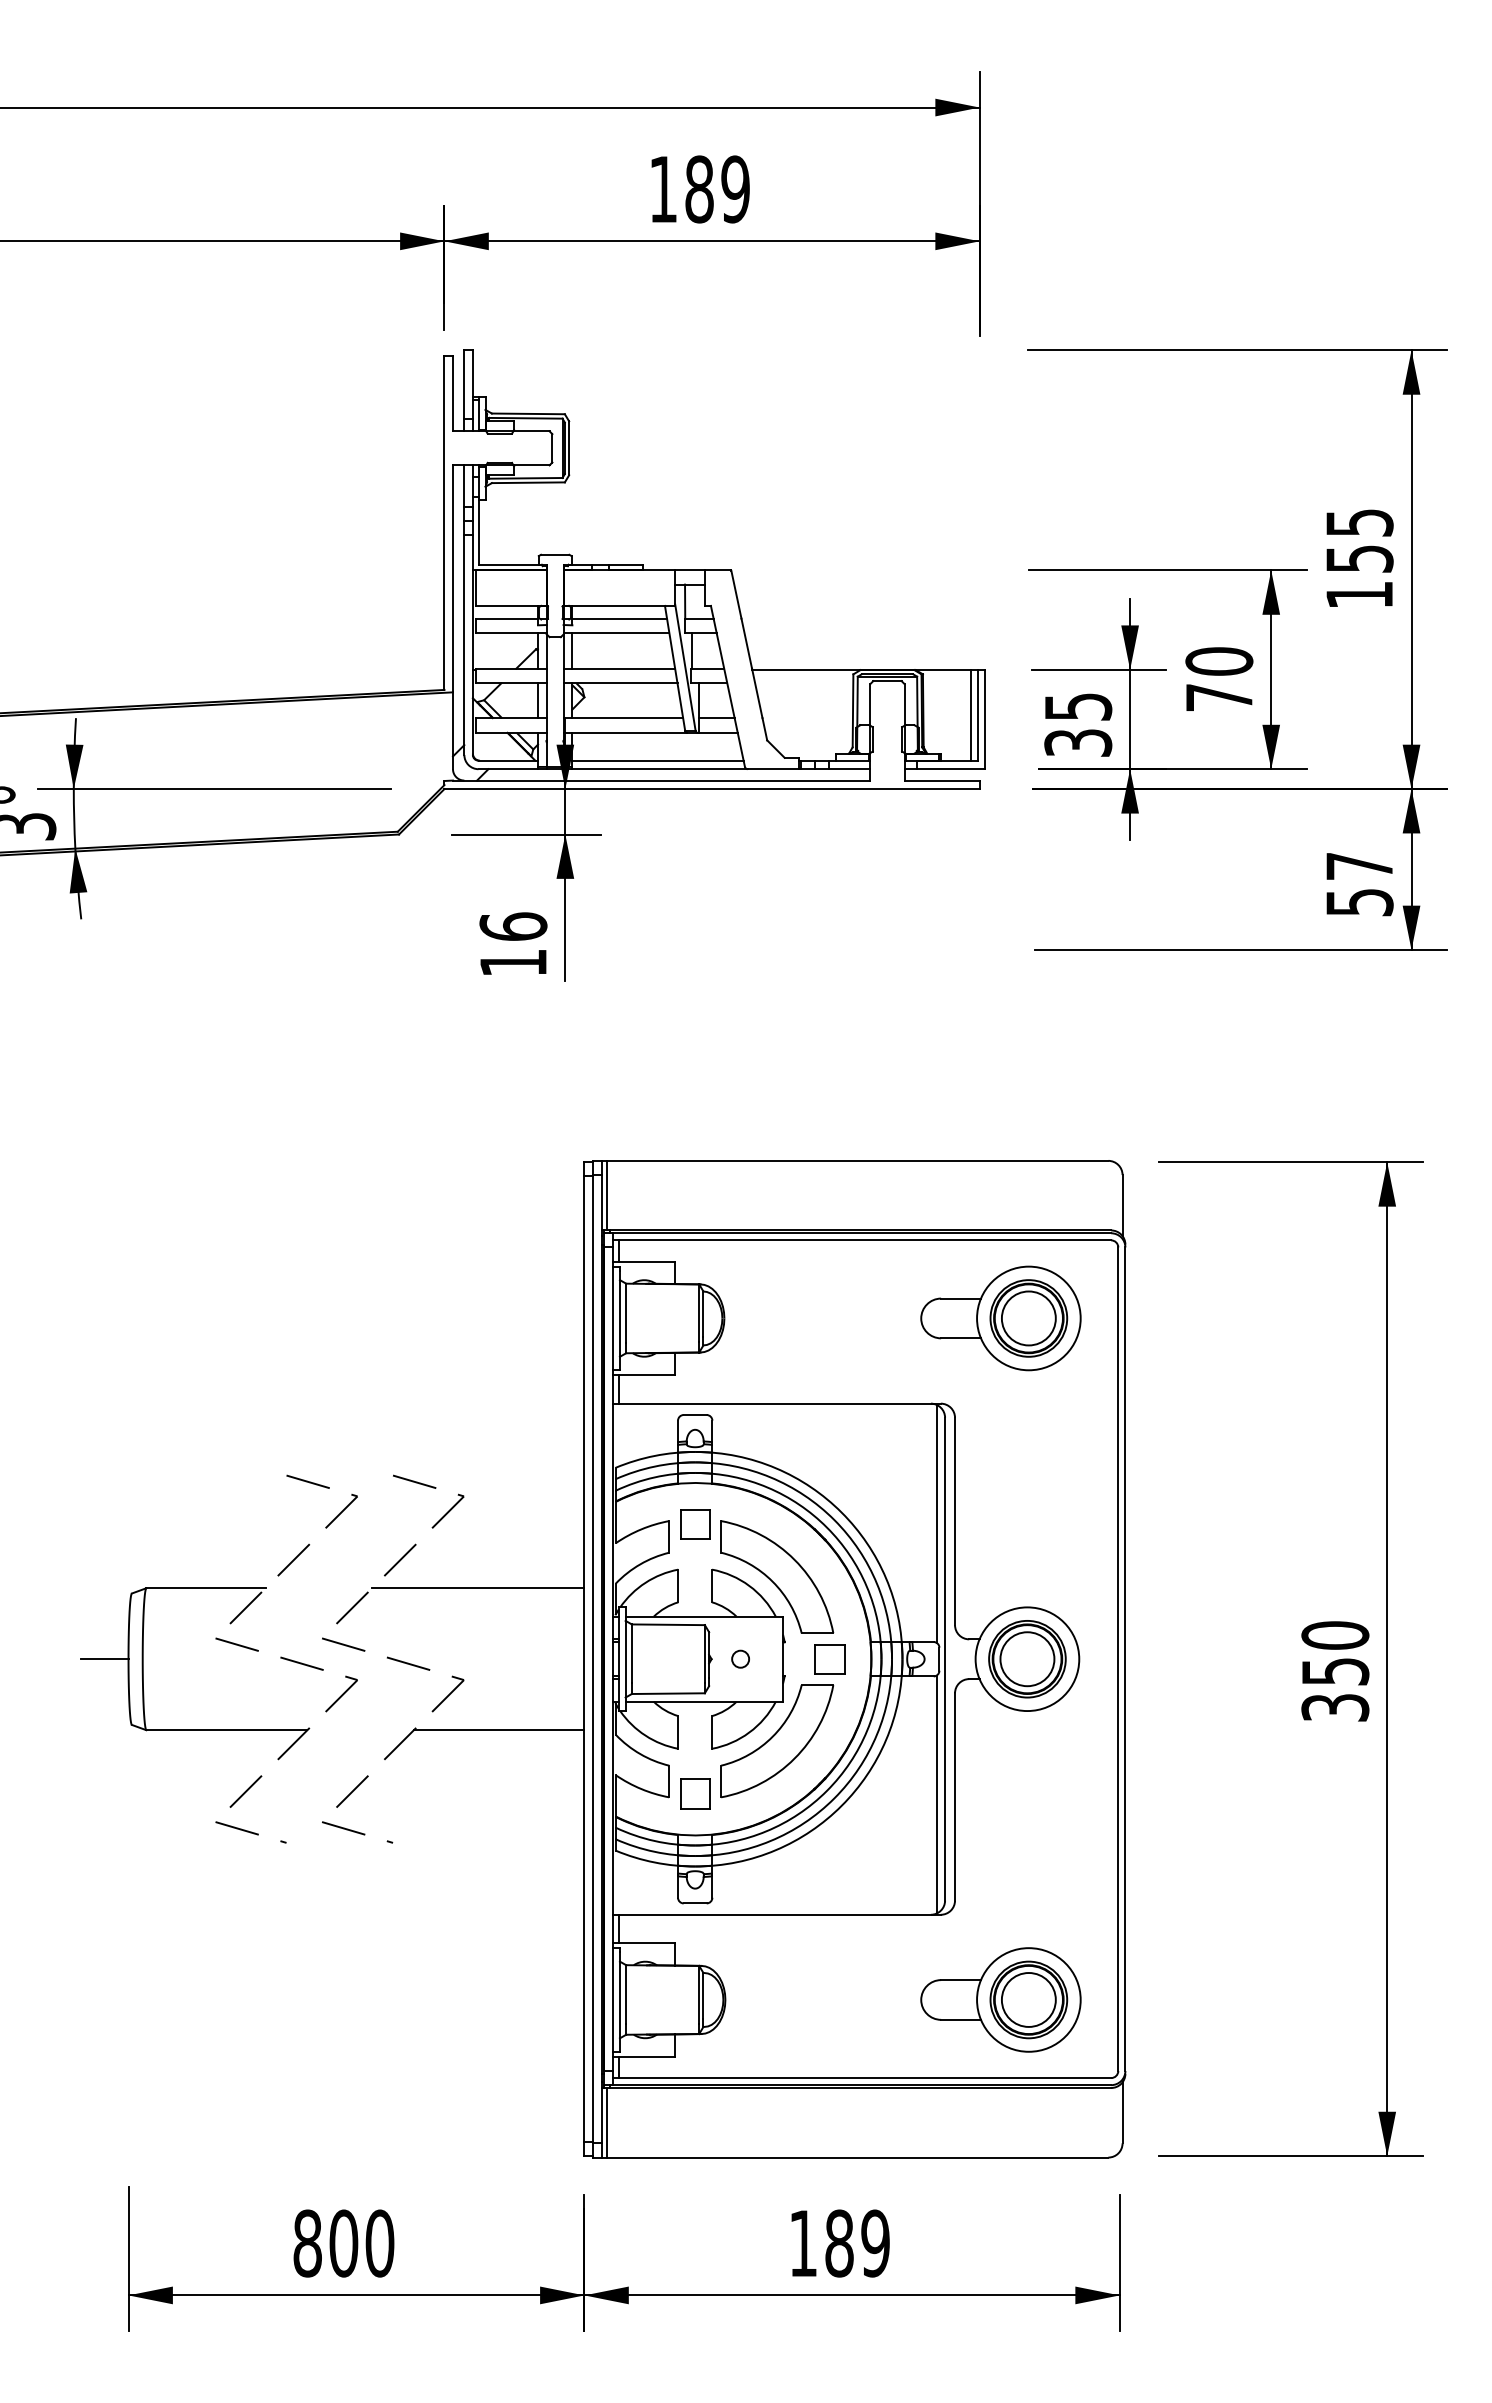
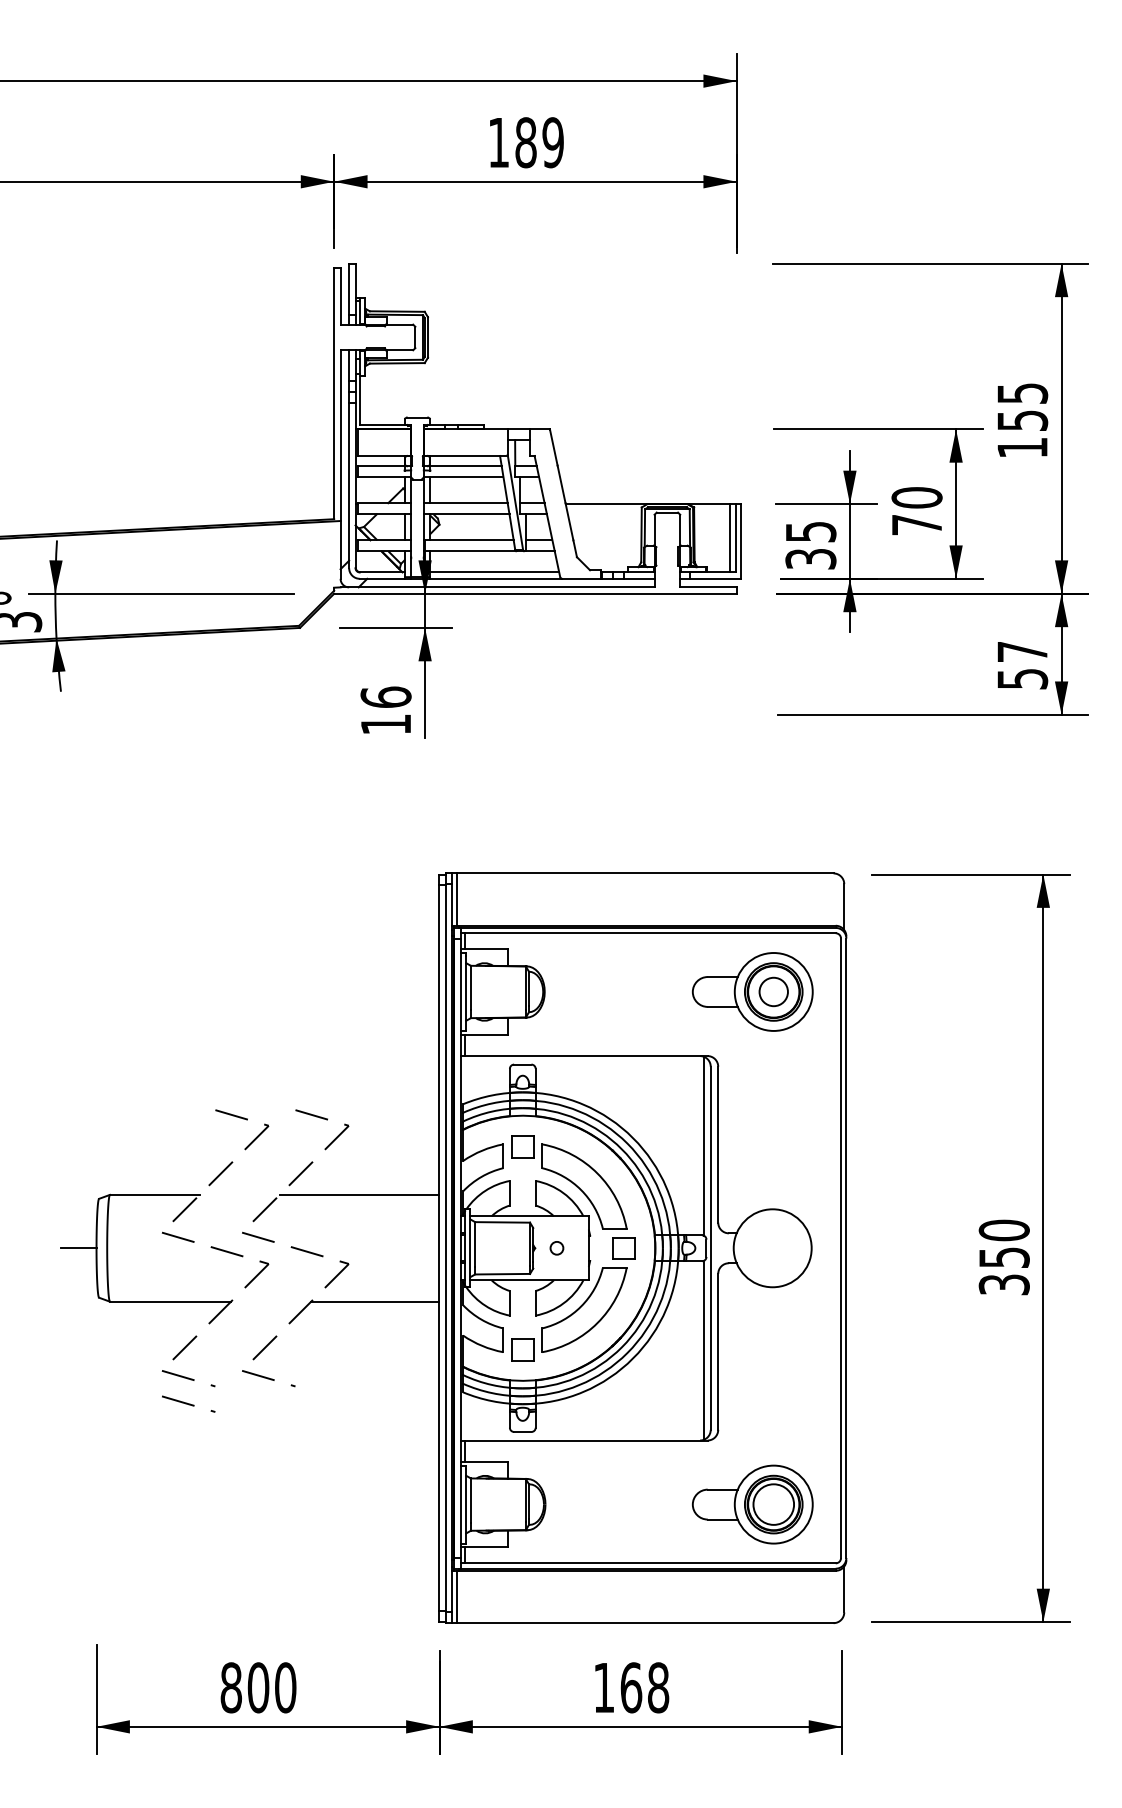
circle: (1028, 1318) -> (773, 992), size x0.7
part: (1027, 1659) -> (772, 1248), removed
line: (250, 1866) -> (188, 1404), added
text: (857, 2243) -> (644, 1687), 189 -> 168

